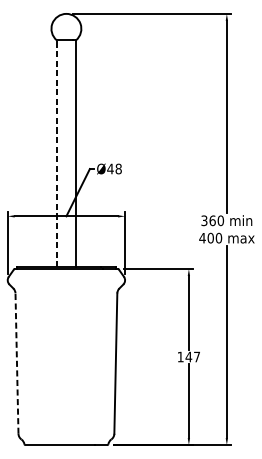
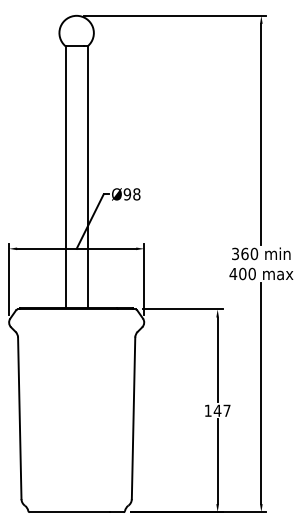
line: (56, 153) -> (65, 176), dashed -> solid
text: (110, 169) -> (127, 194), Ø48 -> Ø98
line: (16, 363) -> (19, 418), dashed -> solid

